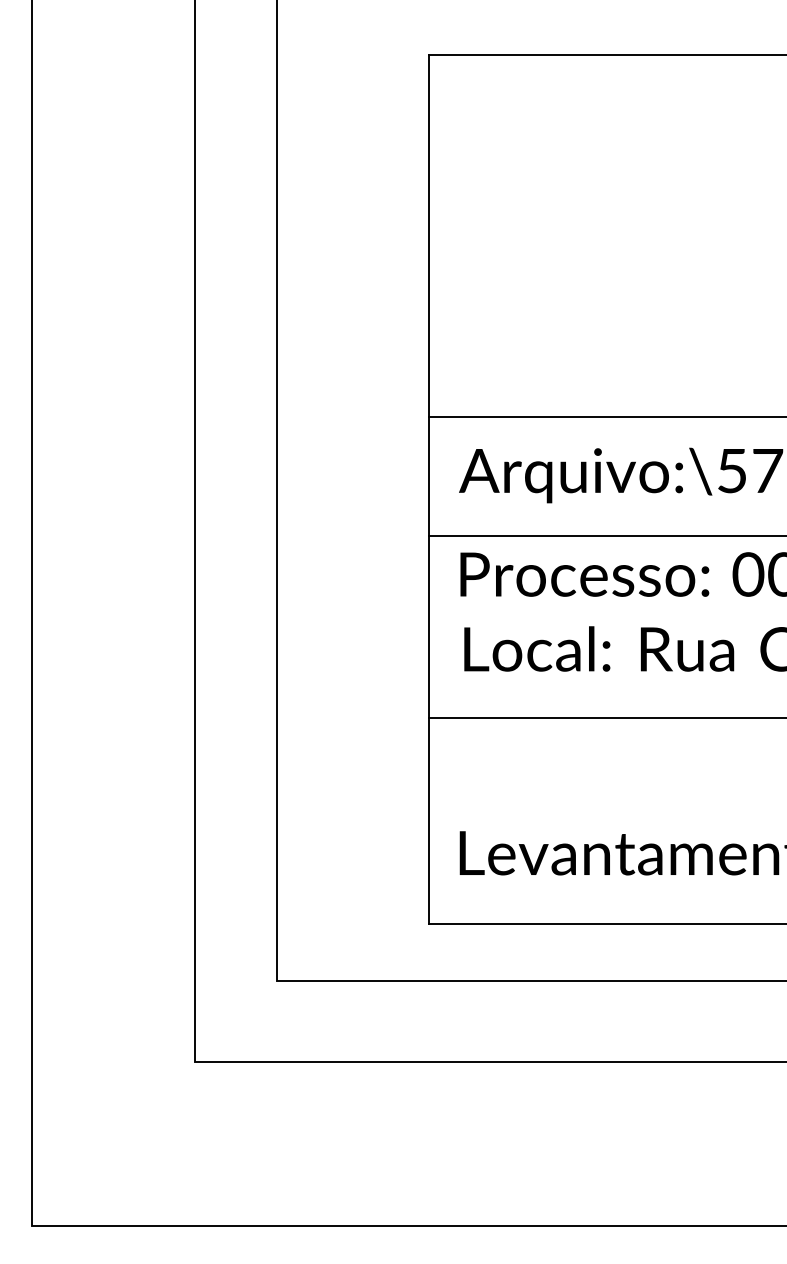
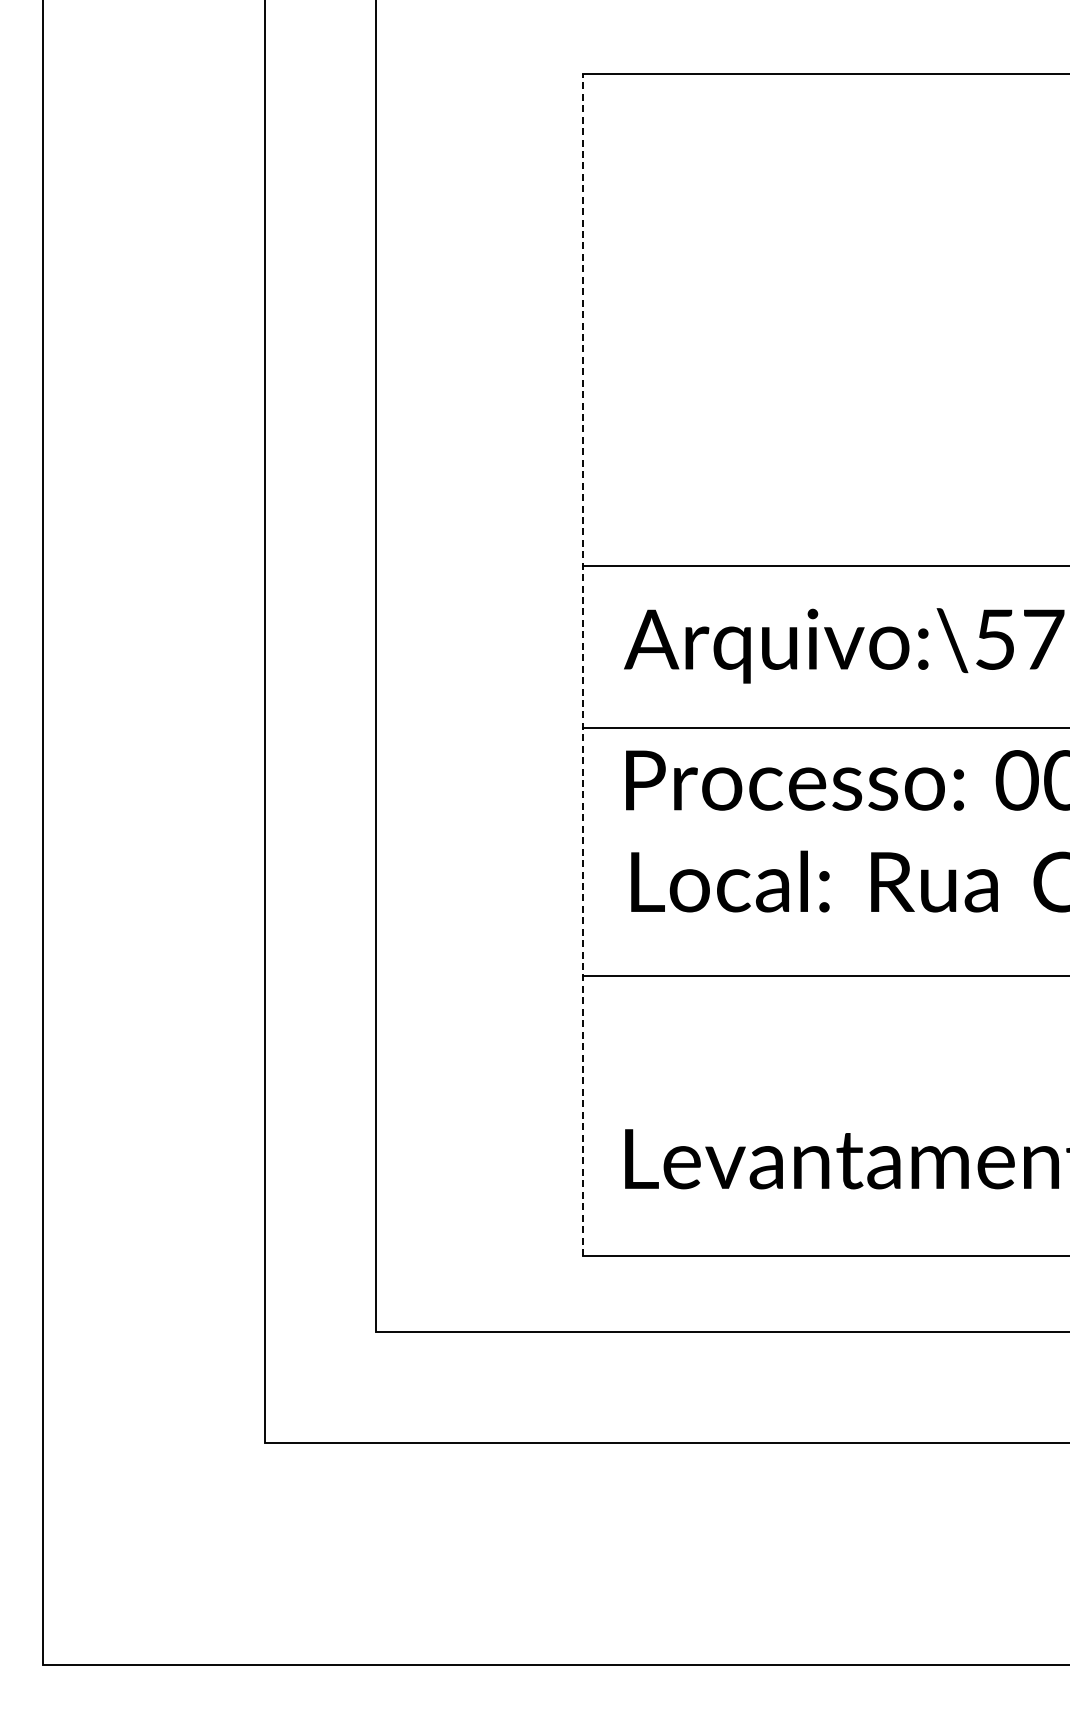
line: (428, 489) -> (582, 664), solid -> dashed

